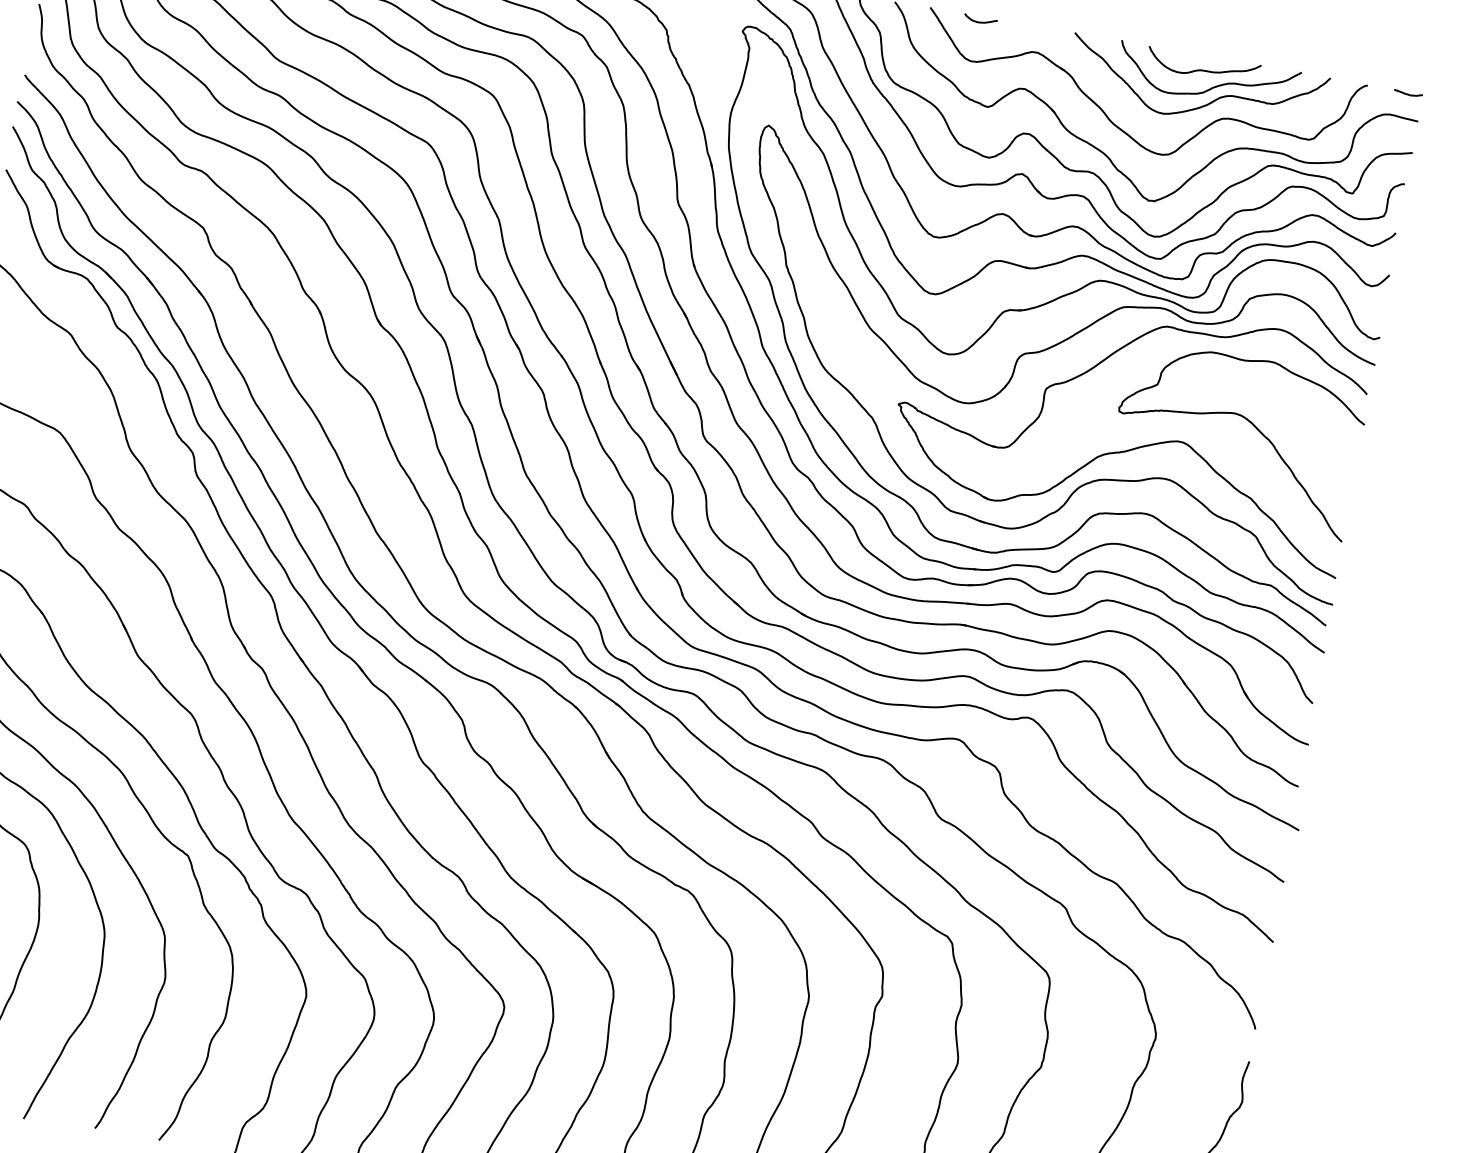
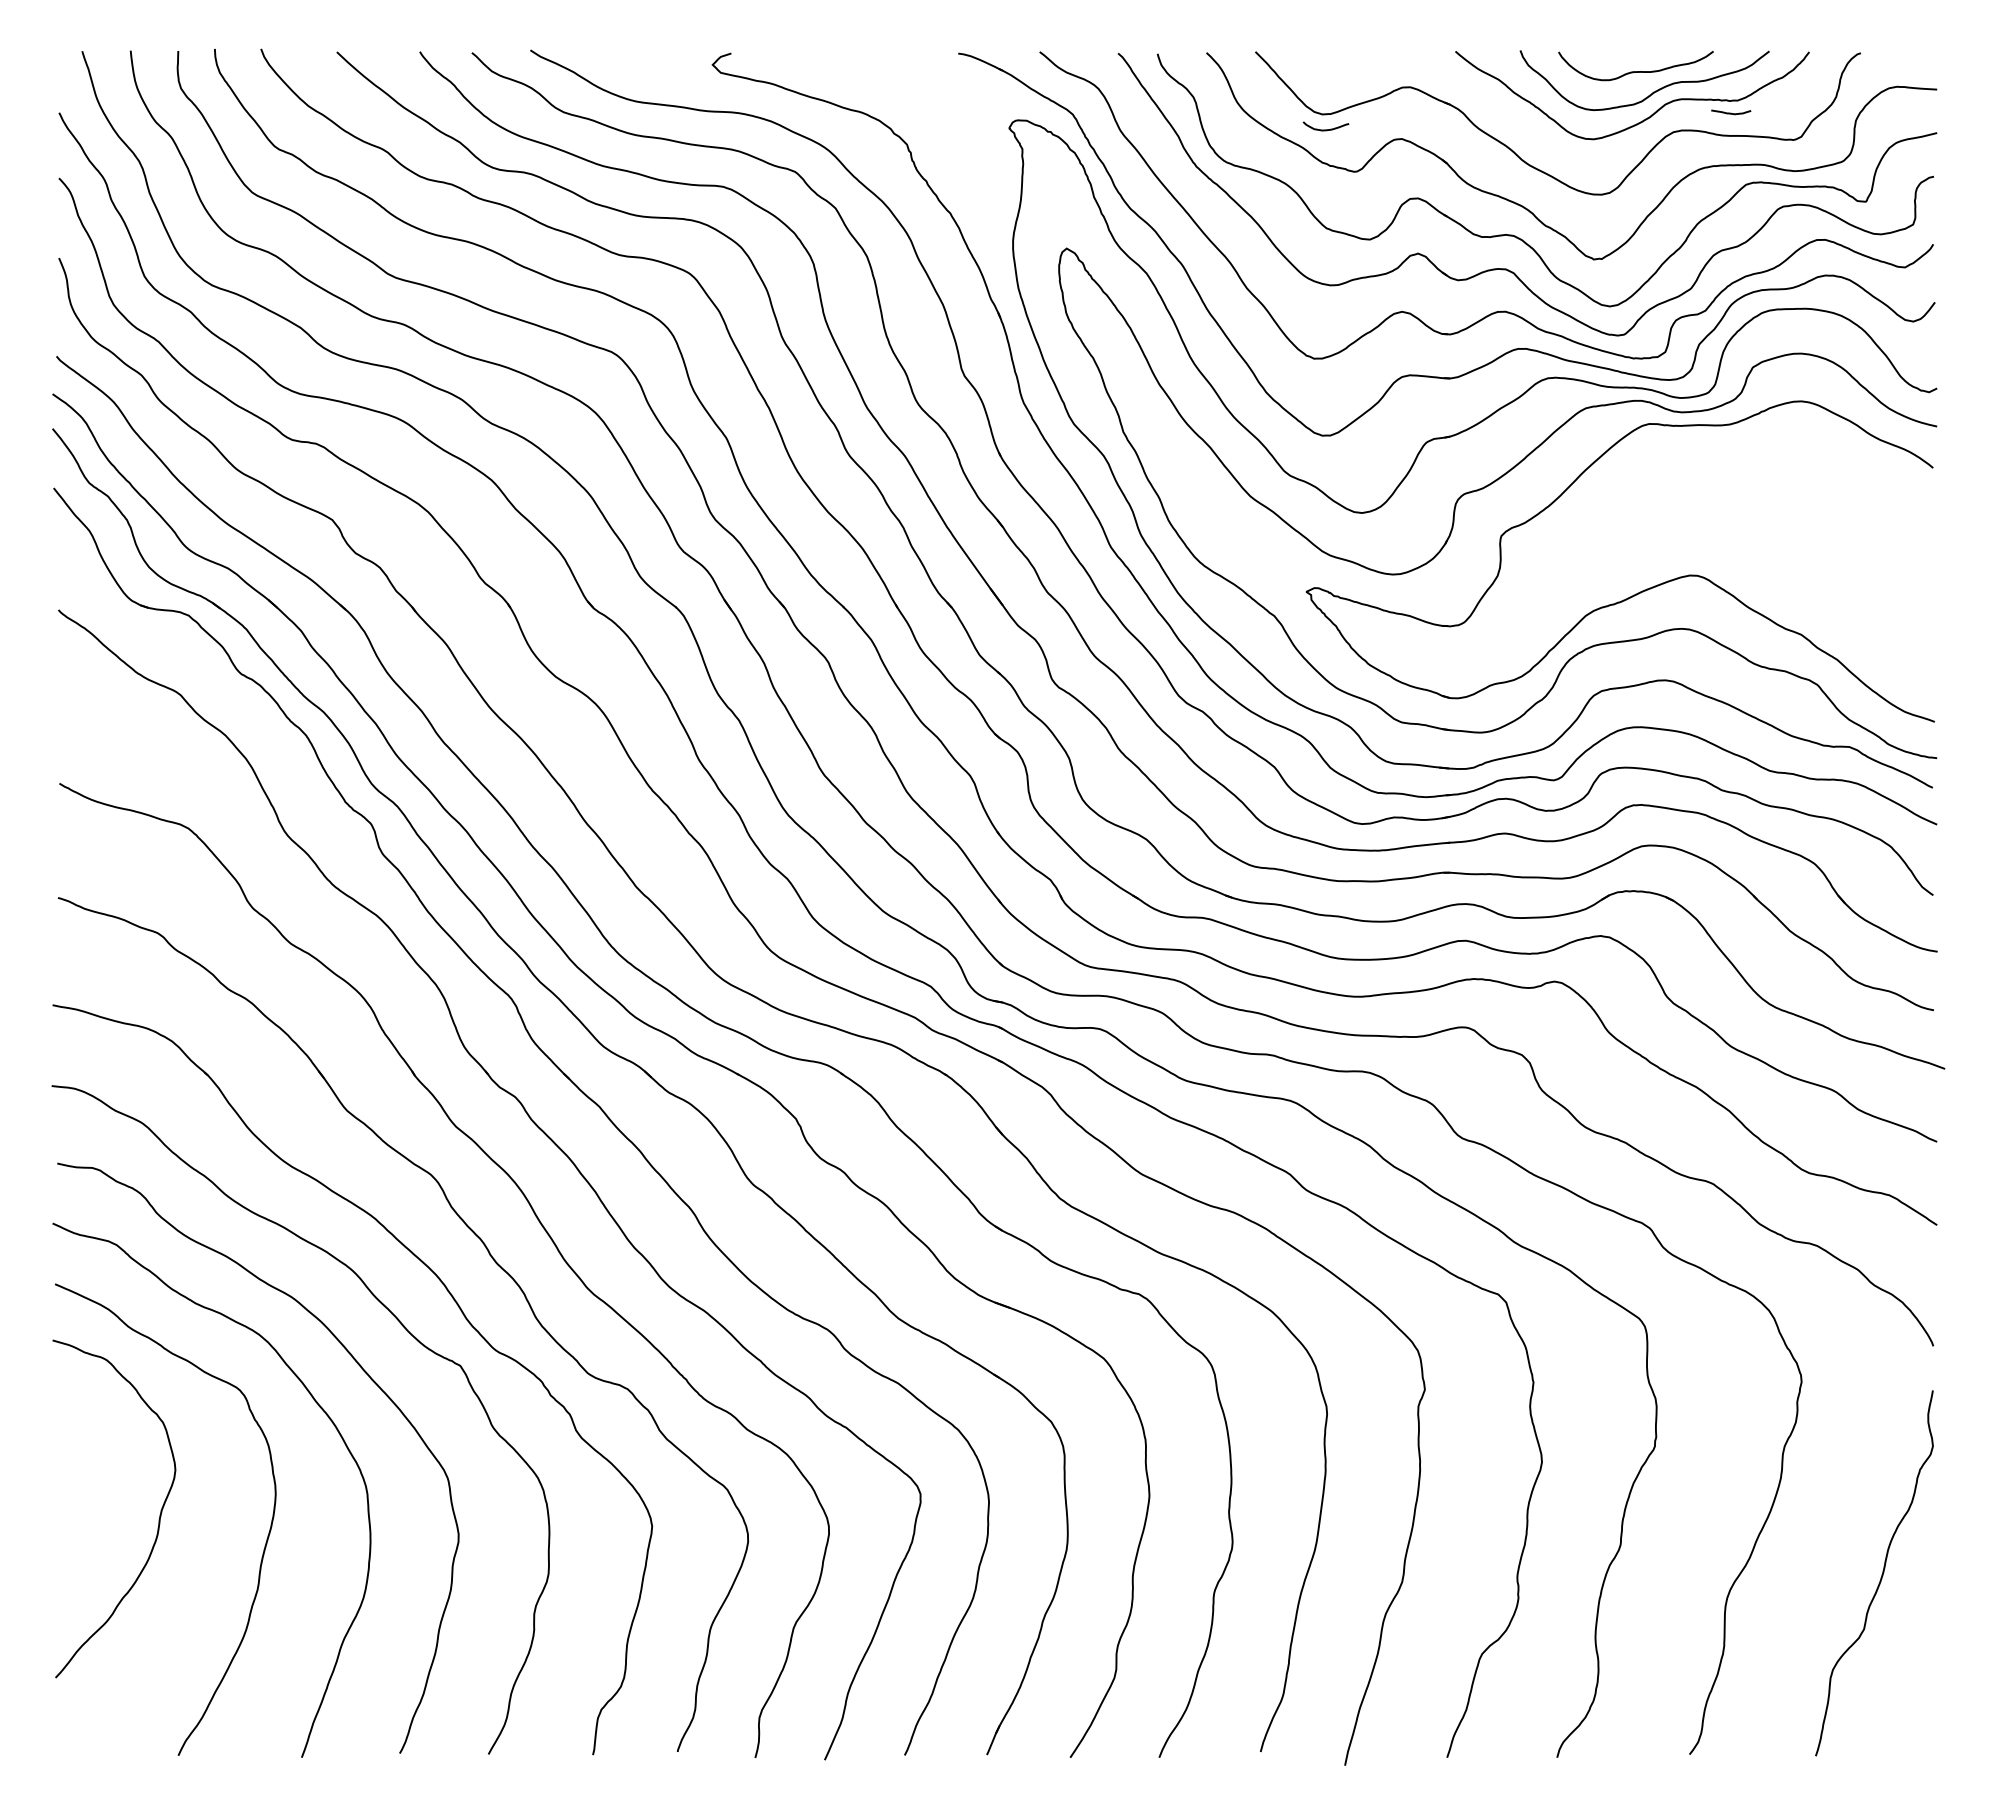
curve: (979, 21) -> (1325, 129), moved
curve: (1408, 93) -> (1731, 112), moved
curve: (1249, 422) -> (1782, 533), removed

